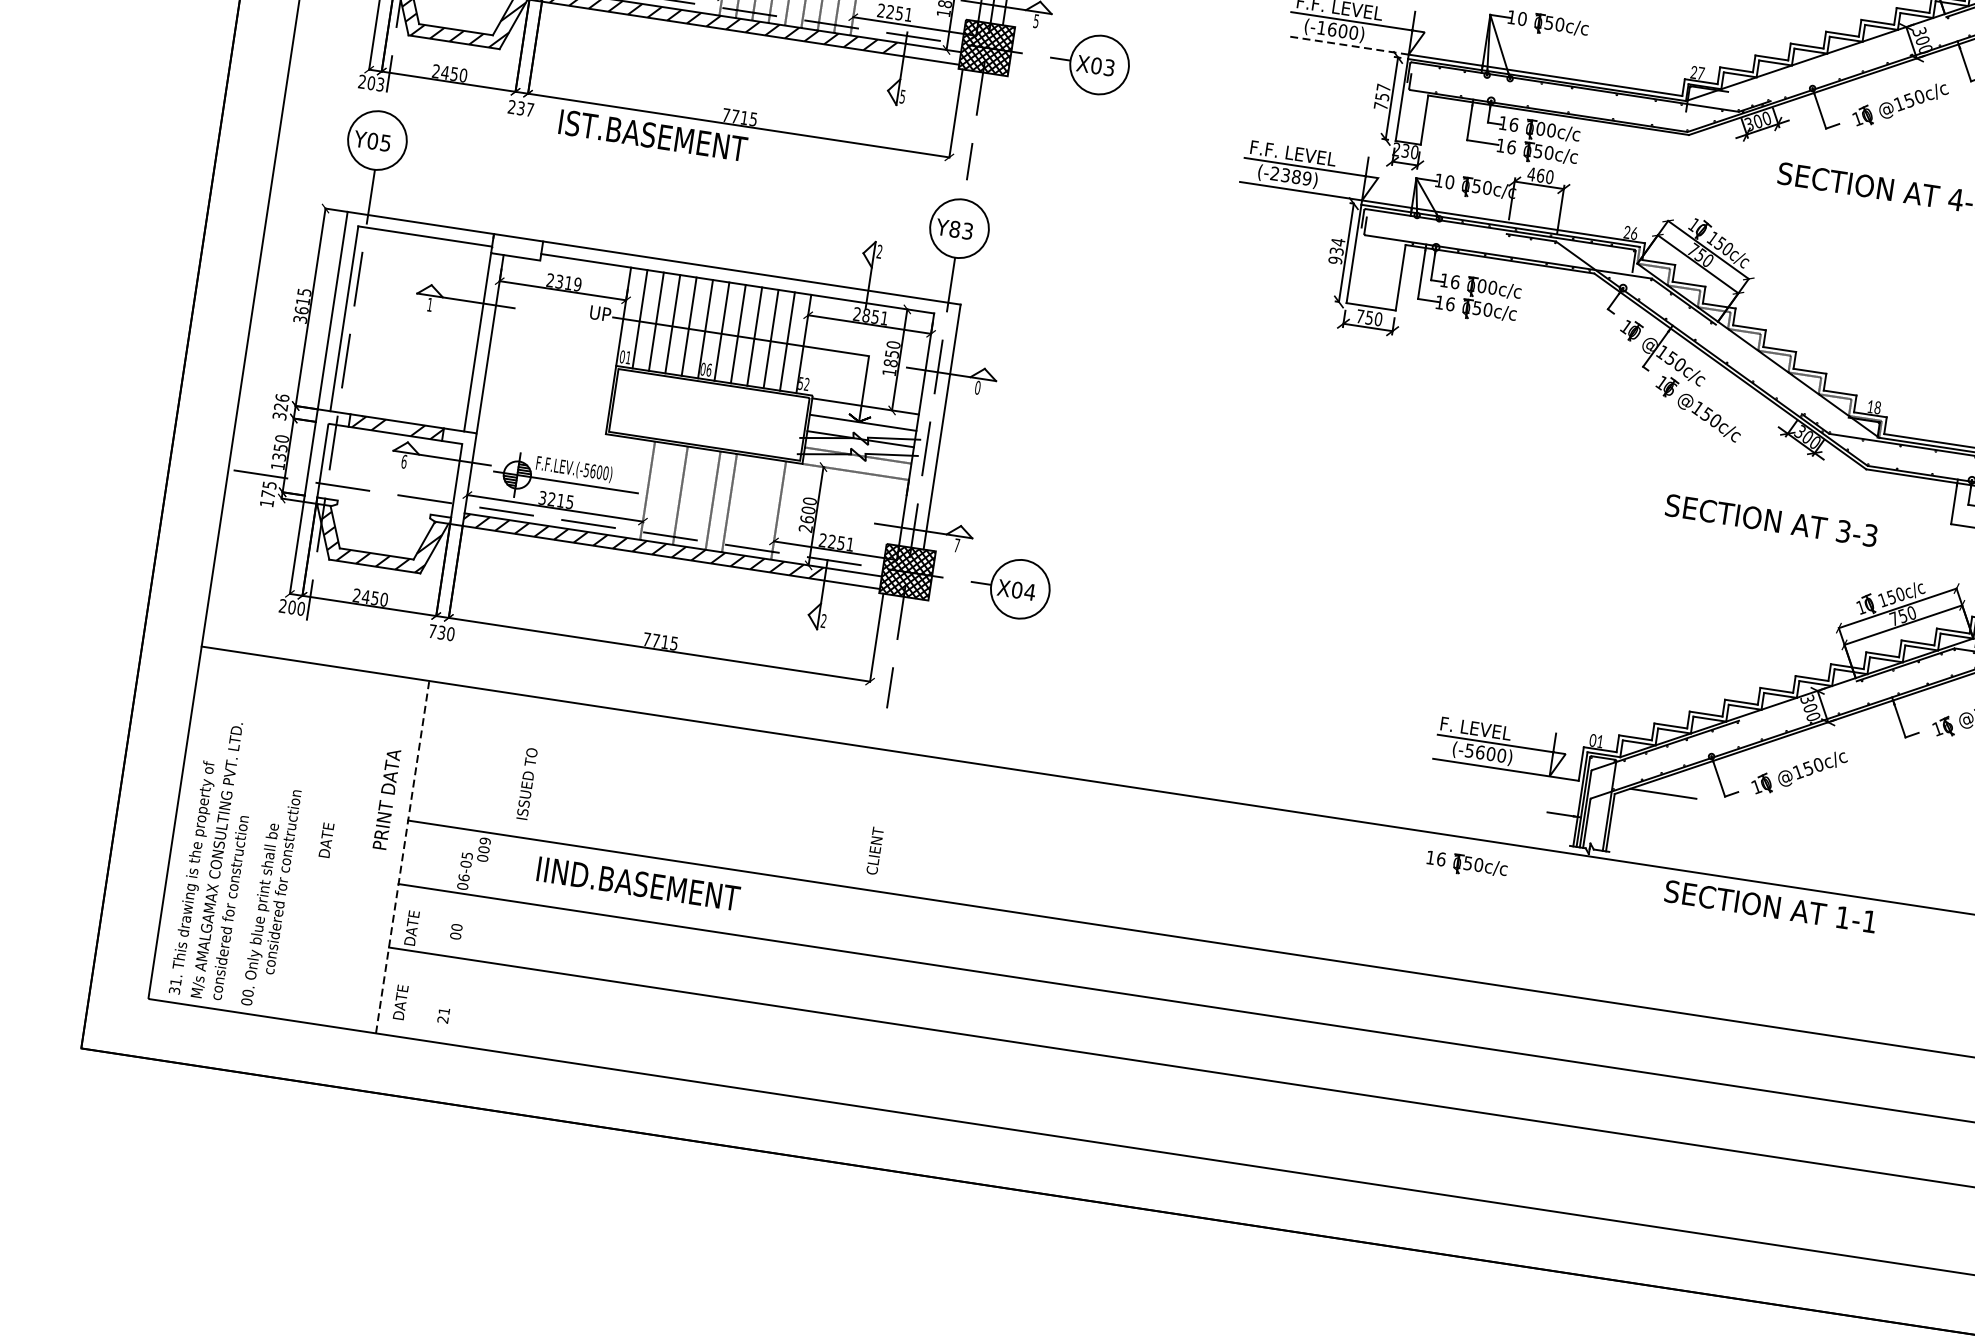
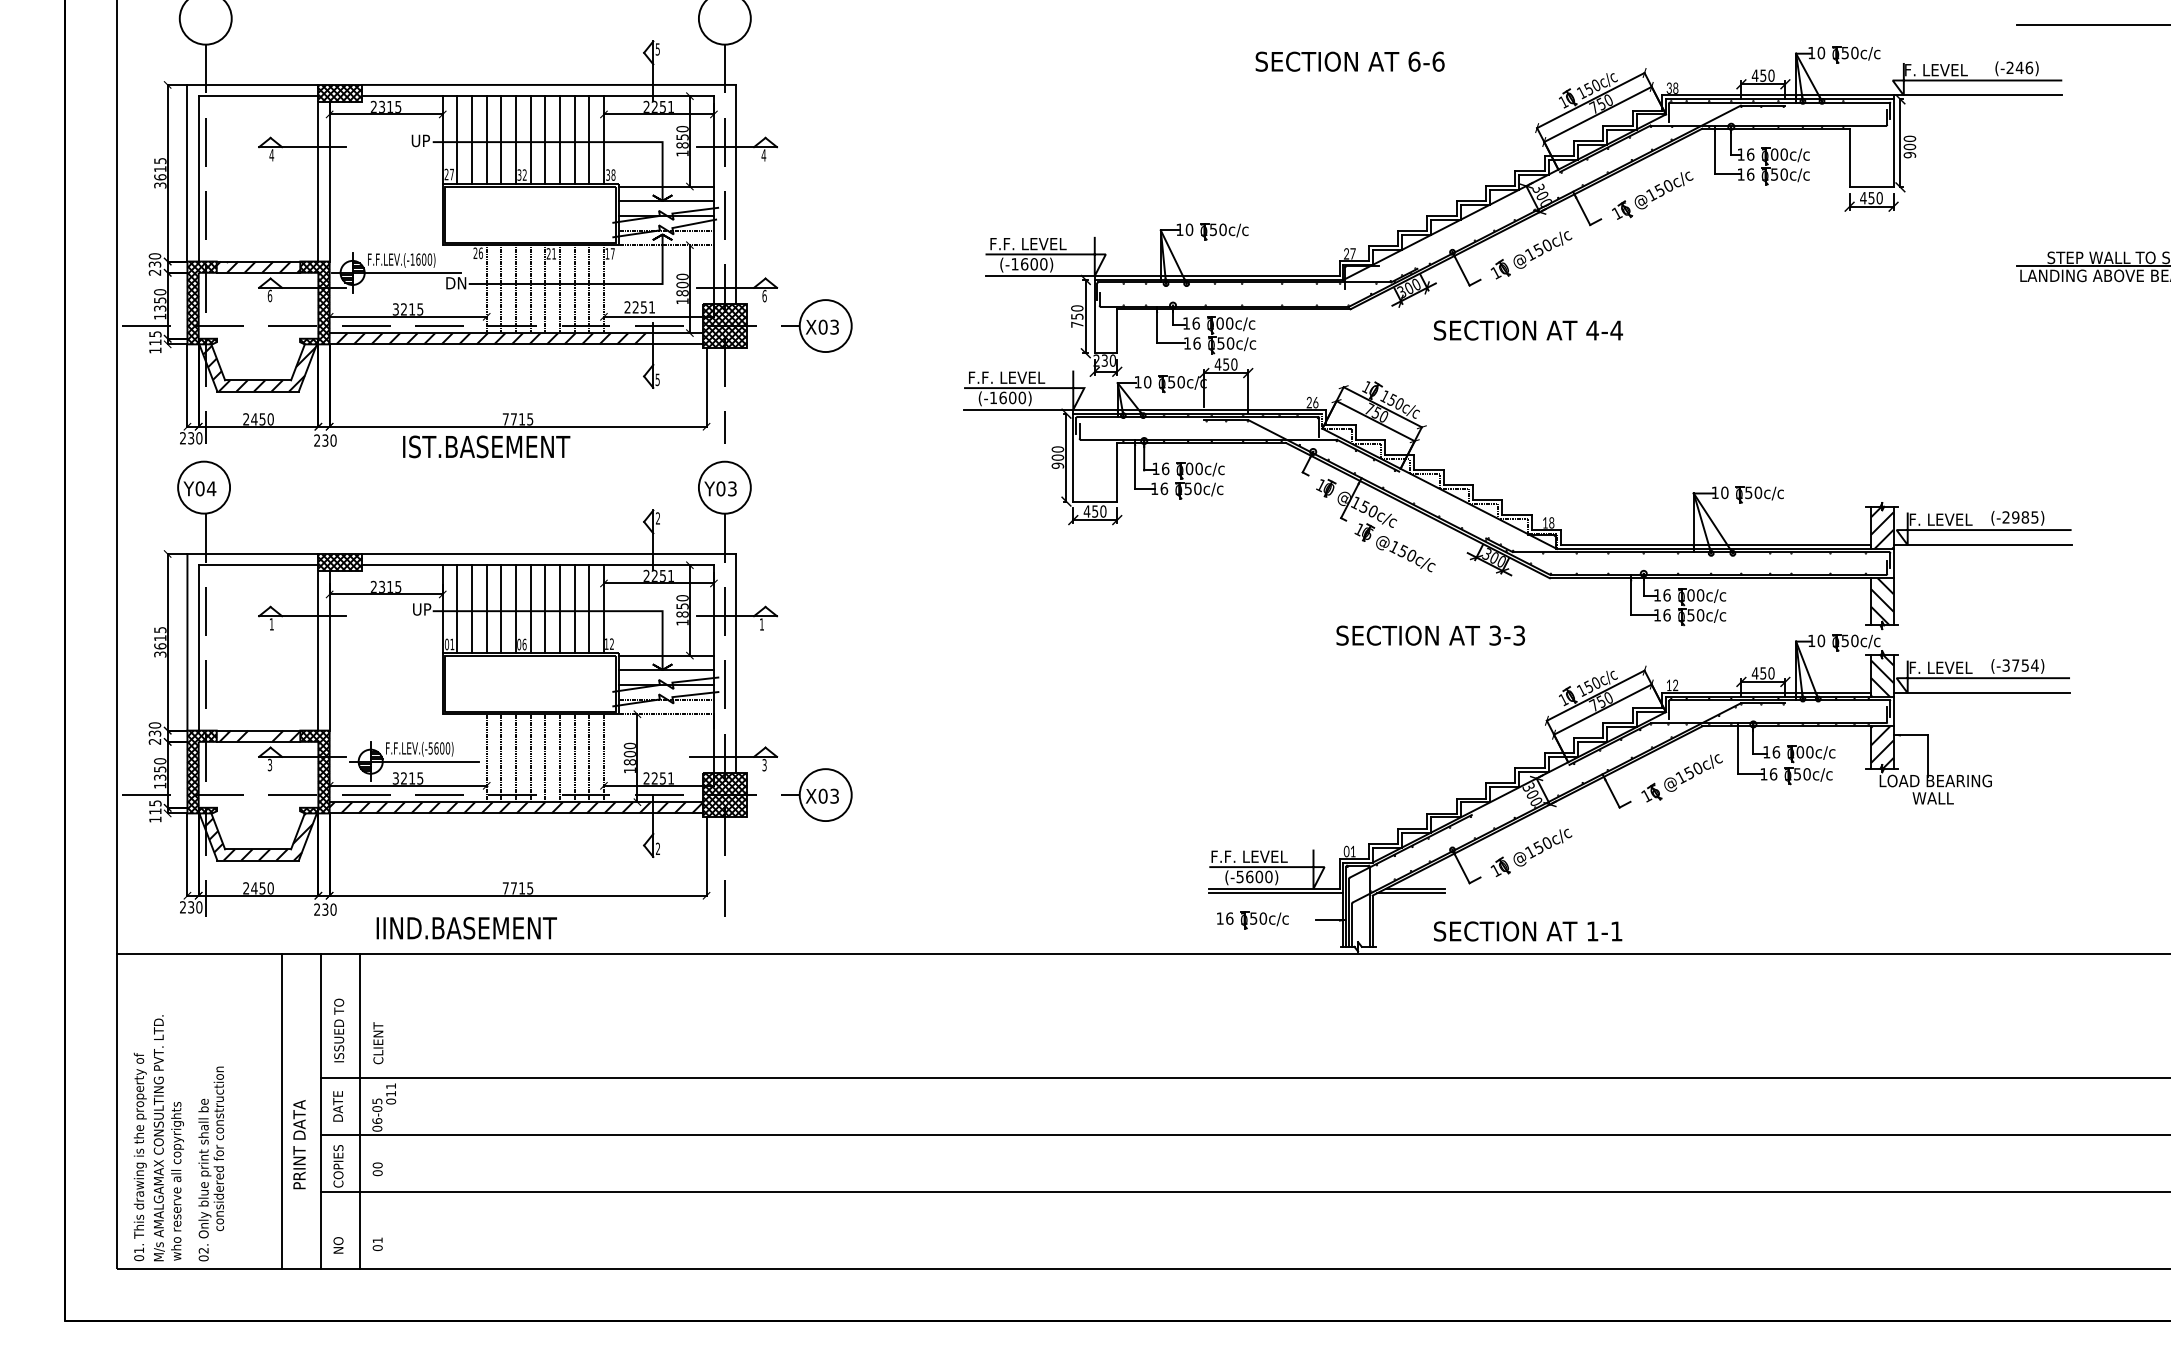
text: (1036, 20) -> (764, 295), 5 -> 6
line: (1348, 45) -> (1040, 276), dashed -> solid
text: (376, 84) -> (195, 438), 203 -> 230
text: (1383, 87) -> (1077, 308), 757 -> 750
text: (530, 109) -> (333, 440), 237 -> 230
text: (653, 135) -> (486, 446), moved
text: (385, 142) -> (211, 488), Y05 -> Y04
text: (1290, 175) -> (1007, 397), (-2389) -> (-1600)
text: (1541, 175) -> (1226, 364), 460 -> 450
text: (954, 228) -> (720, 488), Y83 -> Y03
text: (1337, 246) -> (1057, 453), 934 -> 900
hatch: (517, 247) -> (340, 562), added
text: (578, 283) -> (398, 586), 2319 -> 2315
text: (866, 314) -> (654, 575), 2851 -> 2251
text: (1359, 316) -> (1086, 511), 750 -> 450
text: (800, 382) -> (606, 643), 52 -> 12
text: (977, 387) -> (761, 624), 0 -> 1
text: (280, 406) -> (154, 733), 326 -> 230
hatch: (327, 457) -> (202, 771), added
text: (403, 461) -> (269, 764), 6 -> 3
hatch: (452, 476) -> (314, 771), added
line: (664, 493) -> (501, 758), added
text: (268, 494) -> (155, 811), 175 -> 115
line: (696, 498) -> (530, 758), added
line: (745, 505) -> (574, 758), added
line: (762, 508) -> (589, 758), added
text: (1771, 520) -> (1430, 635), moved
text: (805, 524) -> (629, 766), 2600 -> 1800
text: (956, 545) -> (764, 765), 7 -> 3
hatch: (854, 578) -> (679, 807), added
text: (1030, 591) -> (834, 795), X04 -> X03
text: (292, 607) -> (191, 907), 200 -> 230
text: (432, 631) -> (317, 909), 730 -> 230
text: (1491, 730) -> (1256, 856), F. LEVEL -> F.F. LEVEL
line: (1507, 774) -> (1276, 892), added
text: (527, 783) -> (339, 1030), moved
line: (1657, 798) -> (1410, 893), added
text: (386, 799) -> (299, 1144), moved
text: (325, 840) -> (337, 1106), moved
text: (485, 844) -> (391, 1089), 009 -> 011
line: (358, 849) -> (281, 1110), added
text: (875, 851) -> (378, 1043), moved
line: (402, 857) -> (320, 1111), dashed -> solid
line: (446, 864) -> (360, 1111), added
part: (1466, 865) -> (1252, 920), moved
text: (638, 884) -> (466, 928), moved
text: (1771, 906) -> (1528, 931), moved
text: (230, 908) -> (177, 1178), considered for construction -> who reserve all copyrights
text: (412, 922) -> (338, 1166), DATE -> COPIES
text: (174, 991) -> (139, 1258), 31. -> 01.
text: (247, 993) -> (203, 1250), 00. -> 02.
text: (400, 1001) -> (338, 1237), DATE -> NO
text: (442, 1020) -> (377, 1248), 21 -> 01

